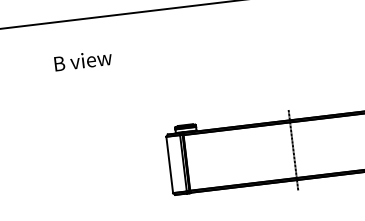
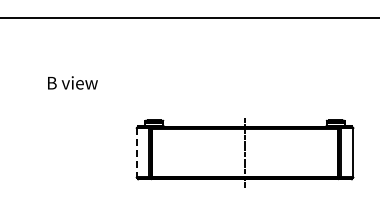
text: (82, 60) -> (72, 82), moved
line: (169, 164) -> (136, 152), solid -> dashed

